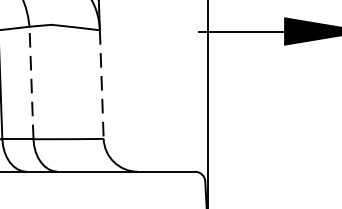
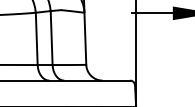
line: (31, 83) -> (51, 38), dashed -> solid
line: (102, 86) -> (85, 39), dashed -> solid

